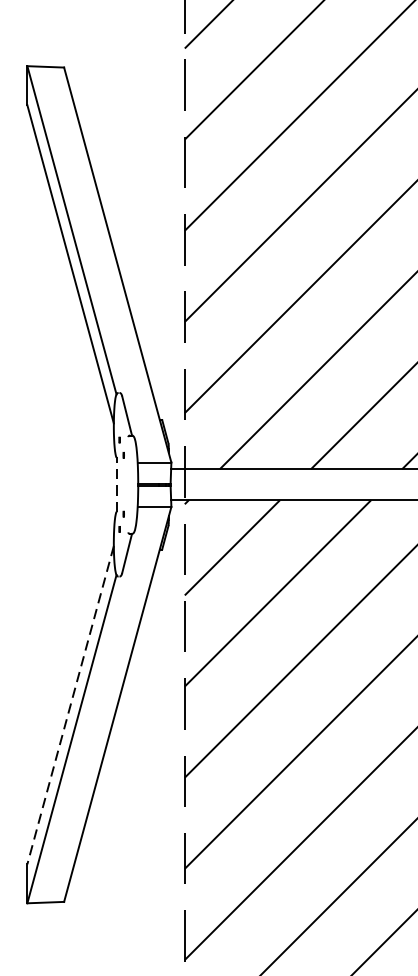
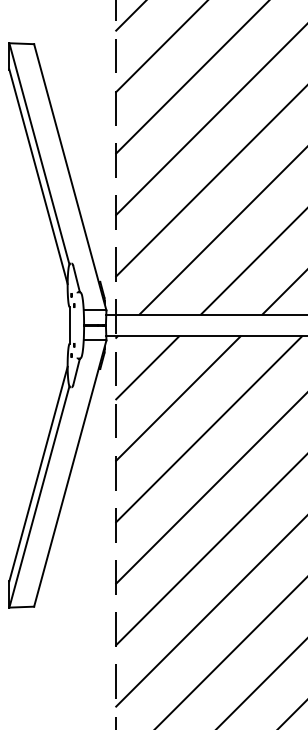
line: (116, 483) -> (69, 324), dashed -> solid
line: (70, 705) -> (38, 474), dashed -> solid

